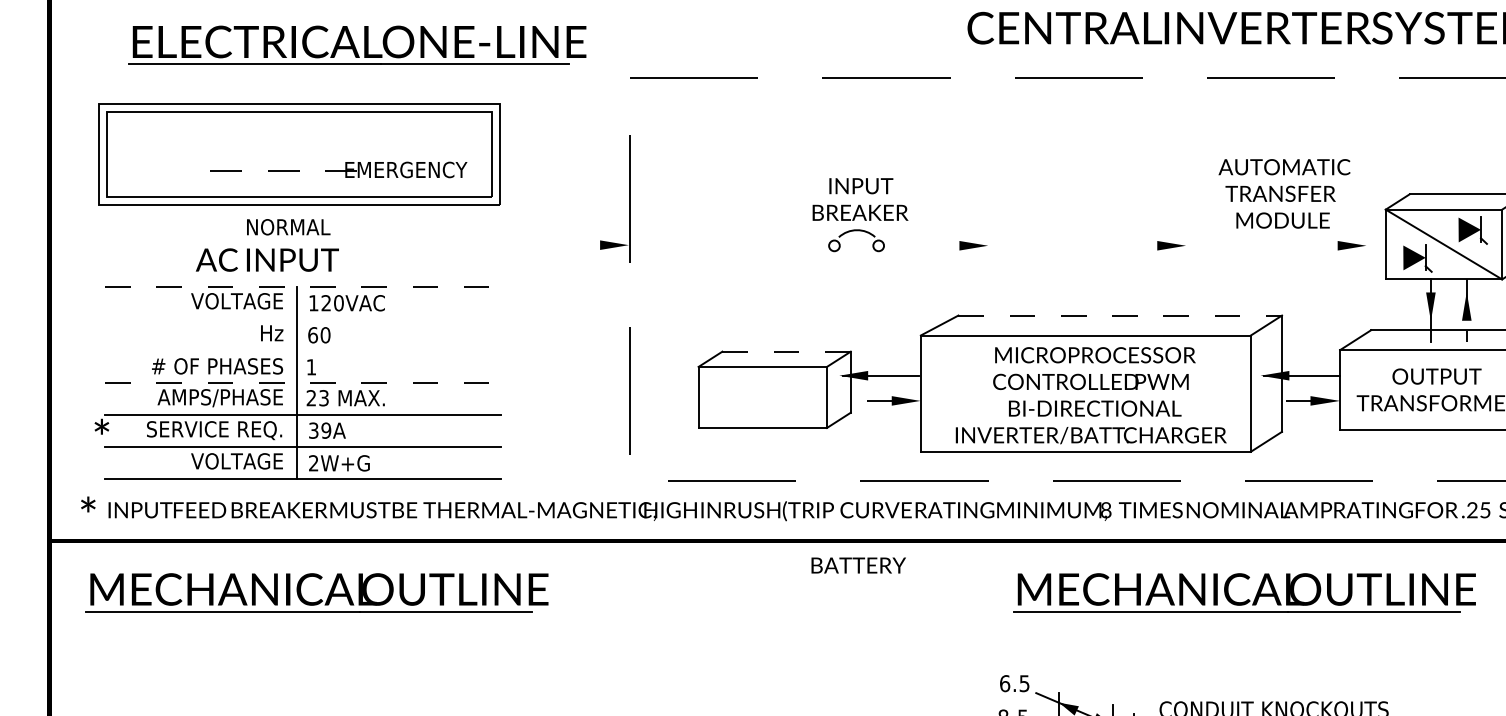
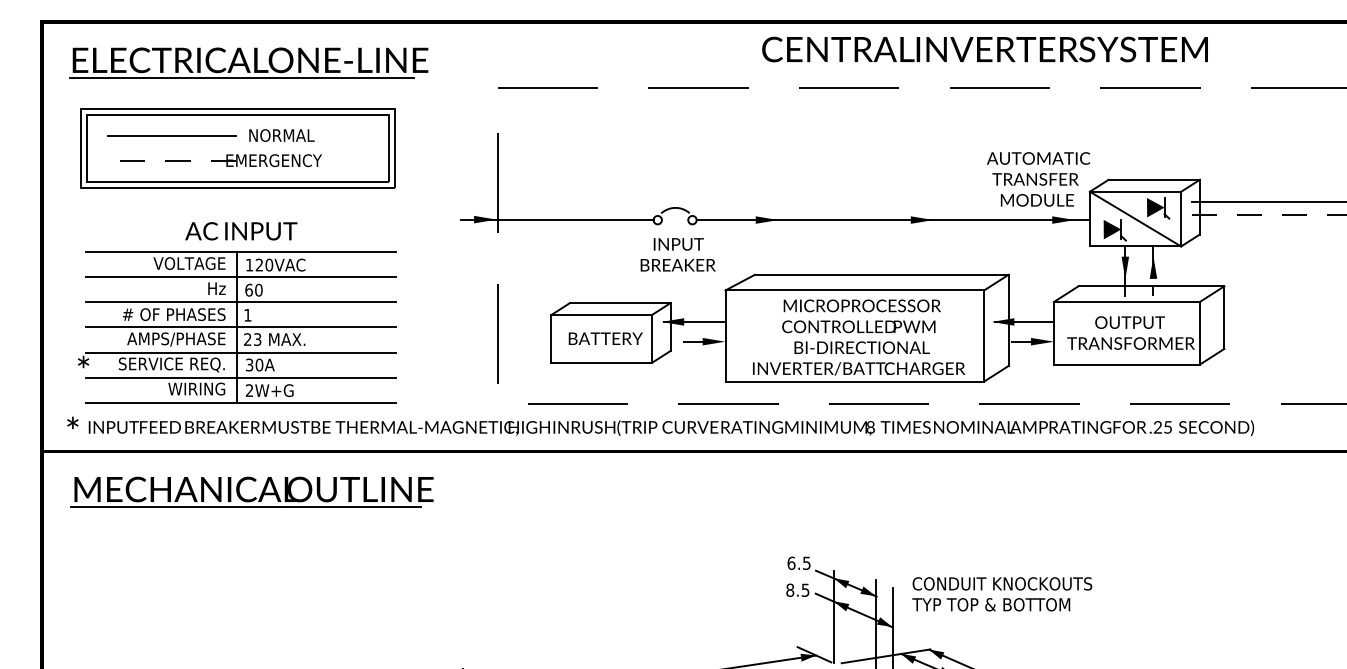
part: (356, 44) -> (248, 62), moved
line: (214, 137) -> (171, 135), added
part: (337, 169) -> (220, 160), moved
text: (1284, 193) -> (1038, 179), moved
text: (859, 199) -> (677, 254), moved
text: (288, 227) -> (281, 135), moved
line: (706, 246) -> (557, 220), added
line: (1133, 246) -> (892, 220), added
text: (267, 260) -> (241, 231), moved
line: (303, 287) -> (241, 252), dashed -> solid
line: (1119, 315) -> (881, 274), dashed -> solid
line: (303, 319) -> (241, 277), added
line: (303, 350) -> (241, 302), added
line: (786, 352) -> (620, 303), dashed -> solid
line: (303, 382) -> (241, 327), dashed -> solid
text: (326, 431) -> (259, 365), 39A -> 30A
text: (237, 460) -> (189, 388), VOLTAGE -> WIRING
text: (858, 565) -> (605, 338), moved
part: (1247, 599) -> (981, 497), removed

